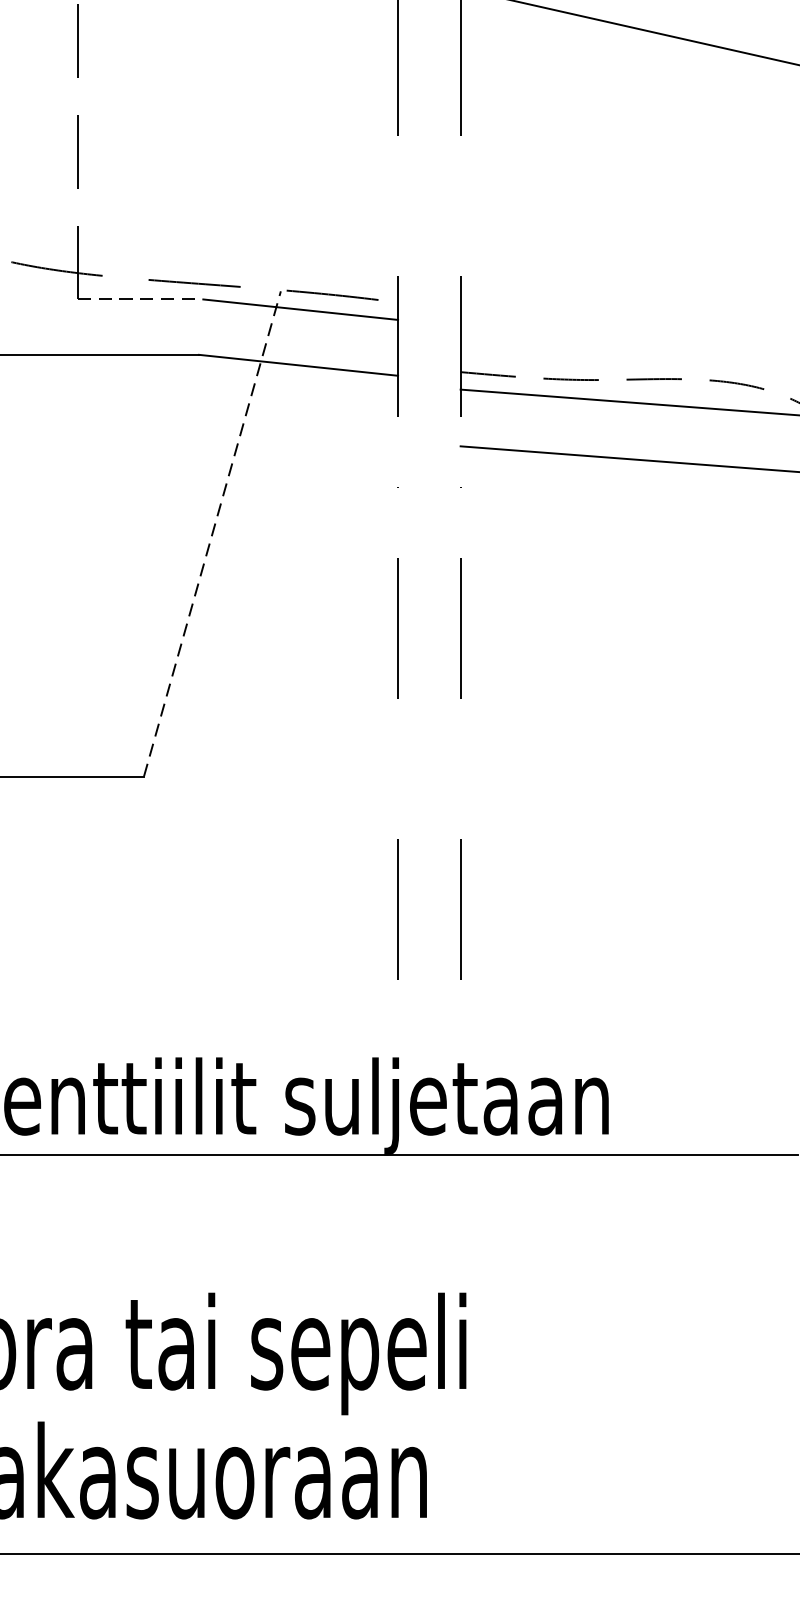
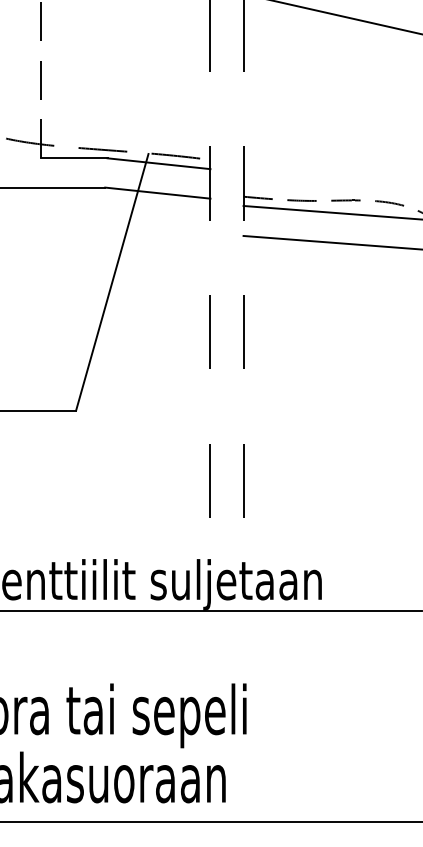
line: (140, 299) -> (74, 158), dashed -> solid
line: (212, 532) -> (112, 281), dashed -> solid

